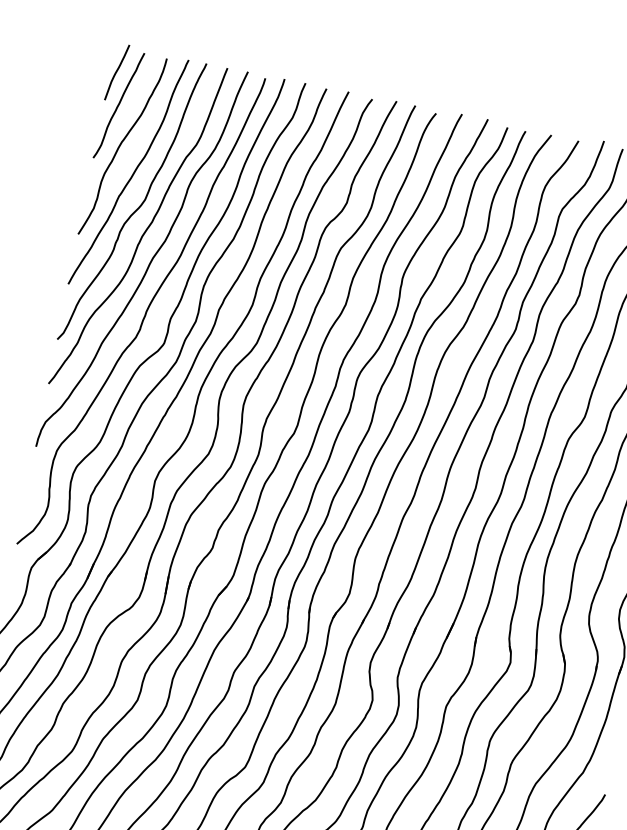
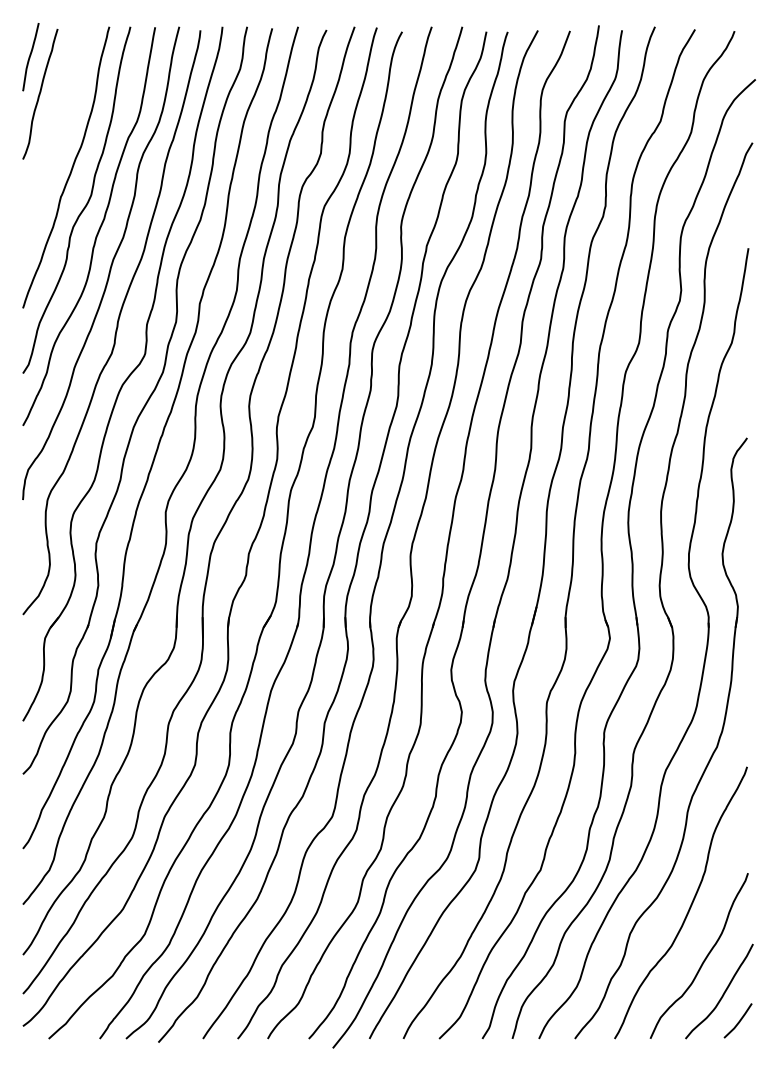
curve: (120, 145) -> (51, 139), removed

